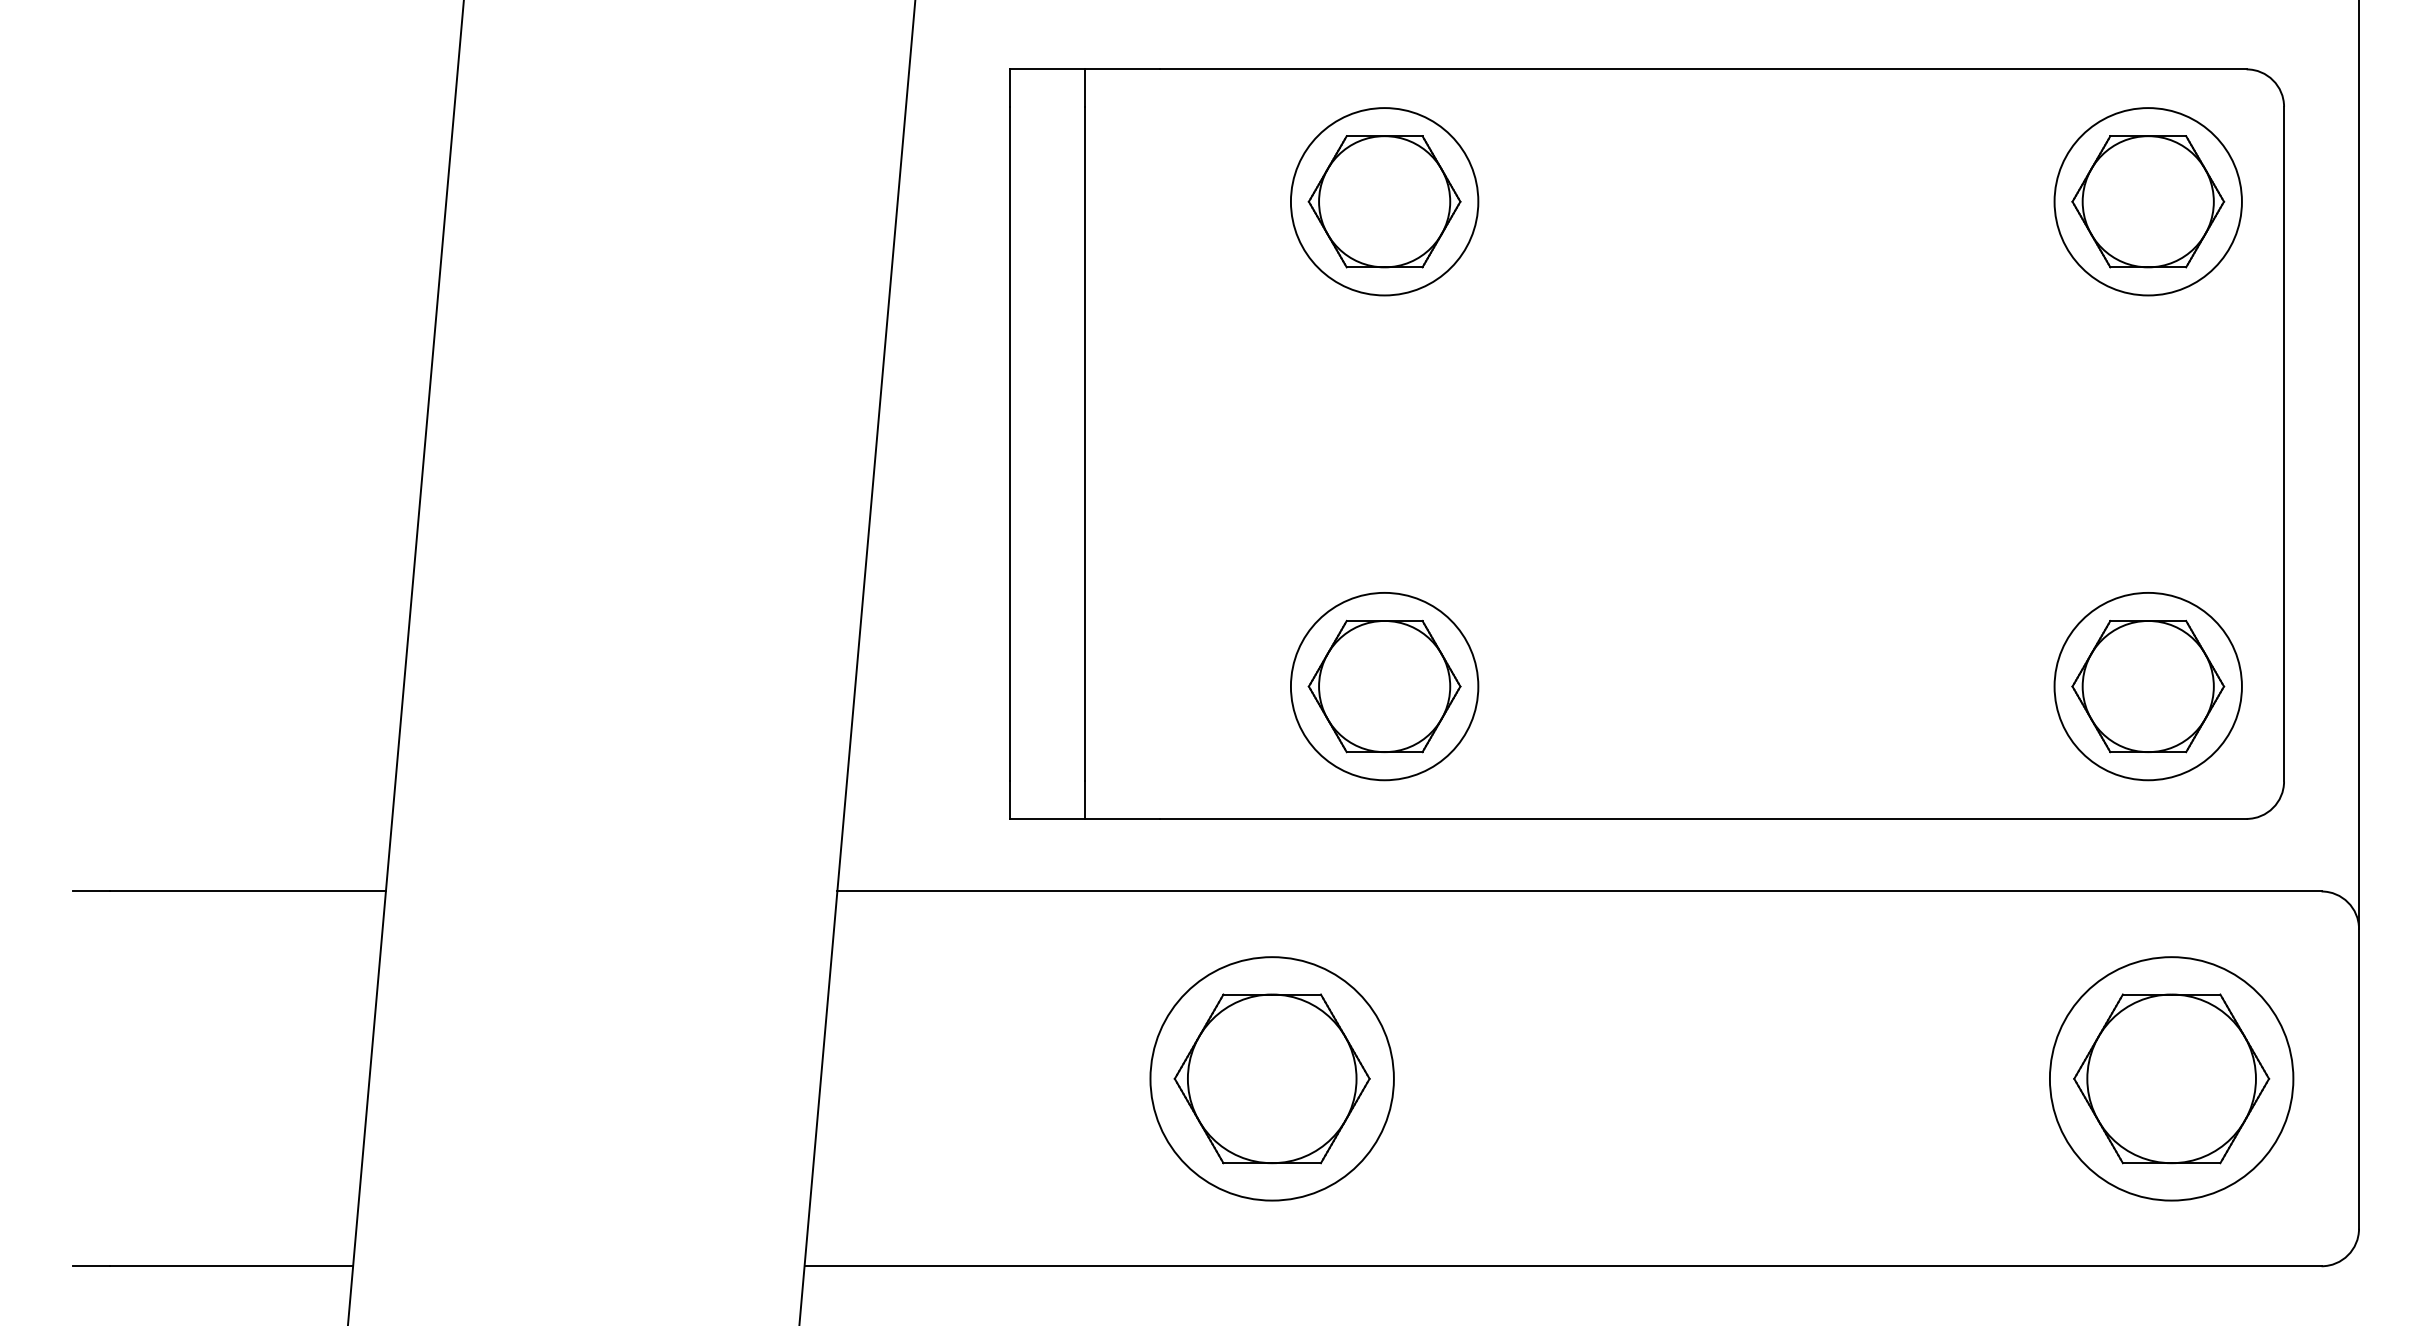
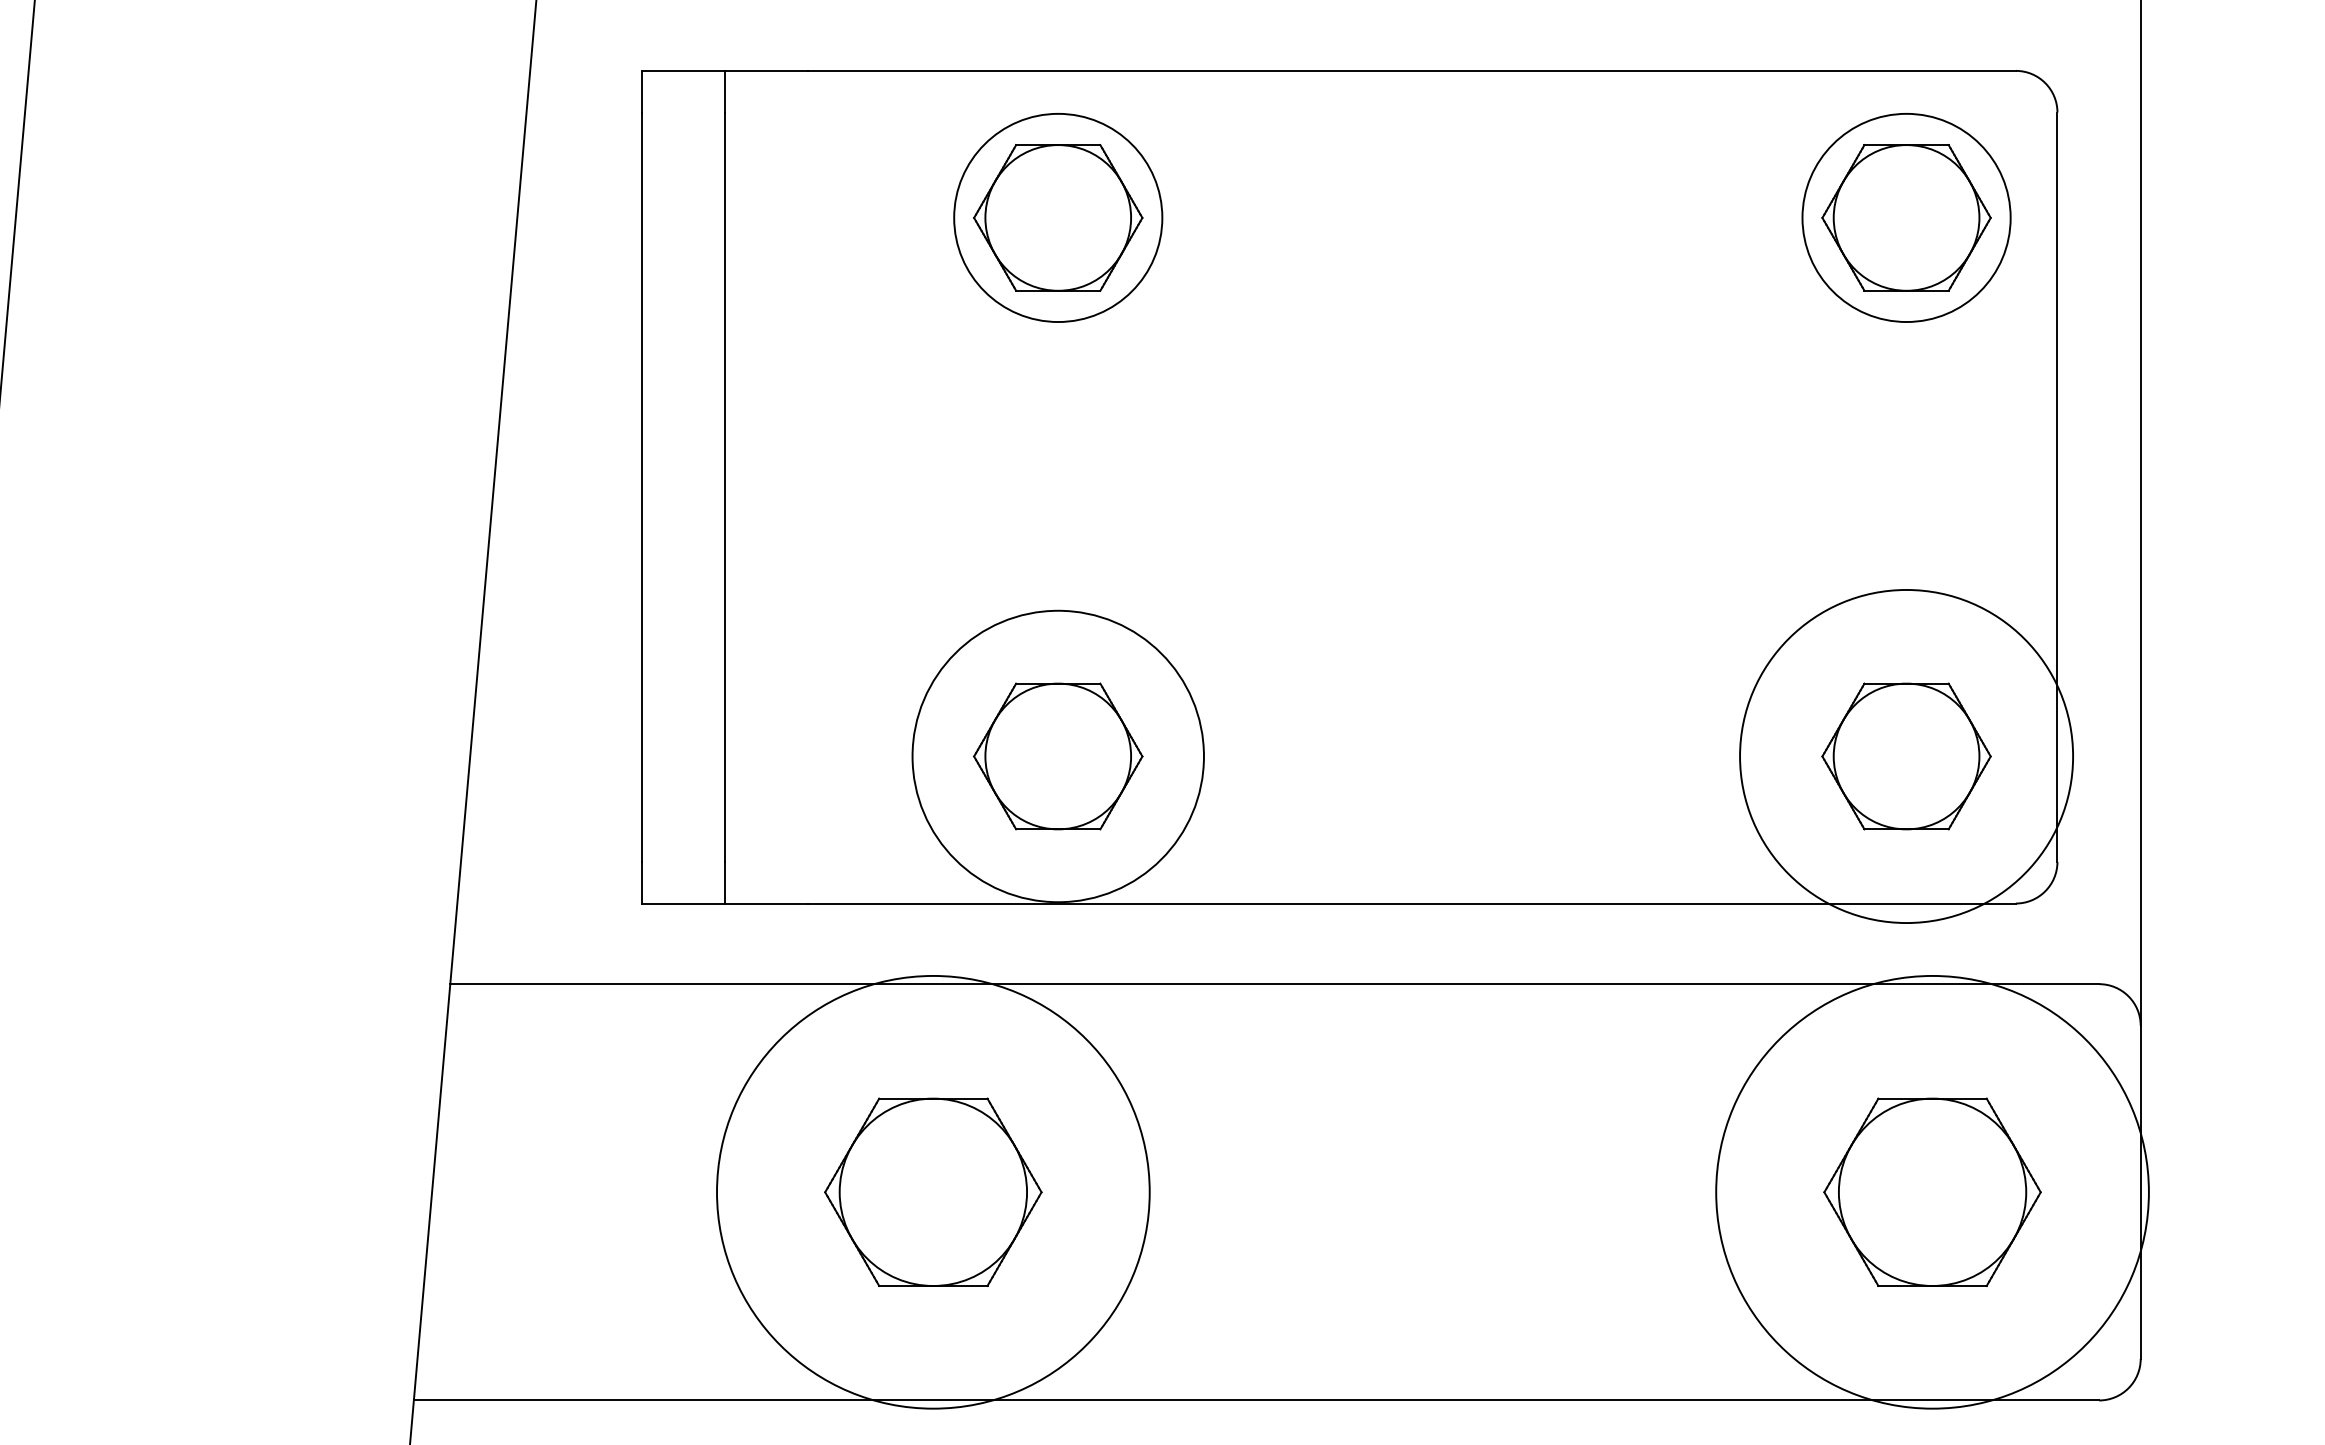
circle: (1384, 686) -> (1058, 756), size x1.4
circle: (2147, 686) -> (1905, 756), size x1.6
circle: (1271, 1078) -> (932, 1191), size x1.6
circle: (2171, 1078) -> (1932, 1191), size x1.6

